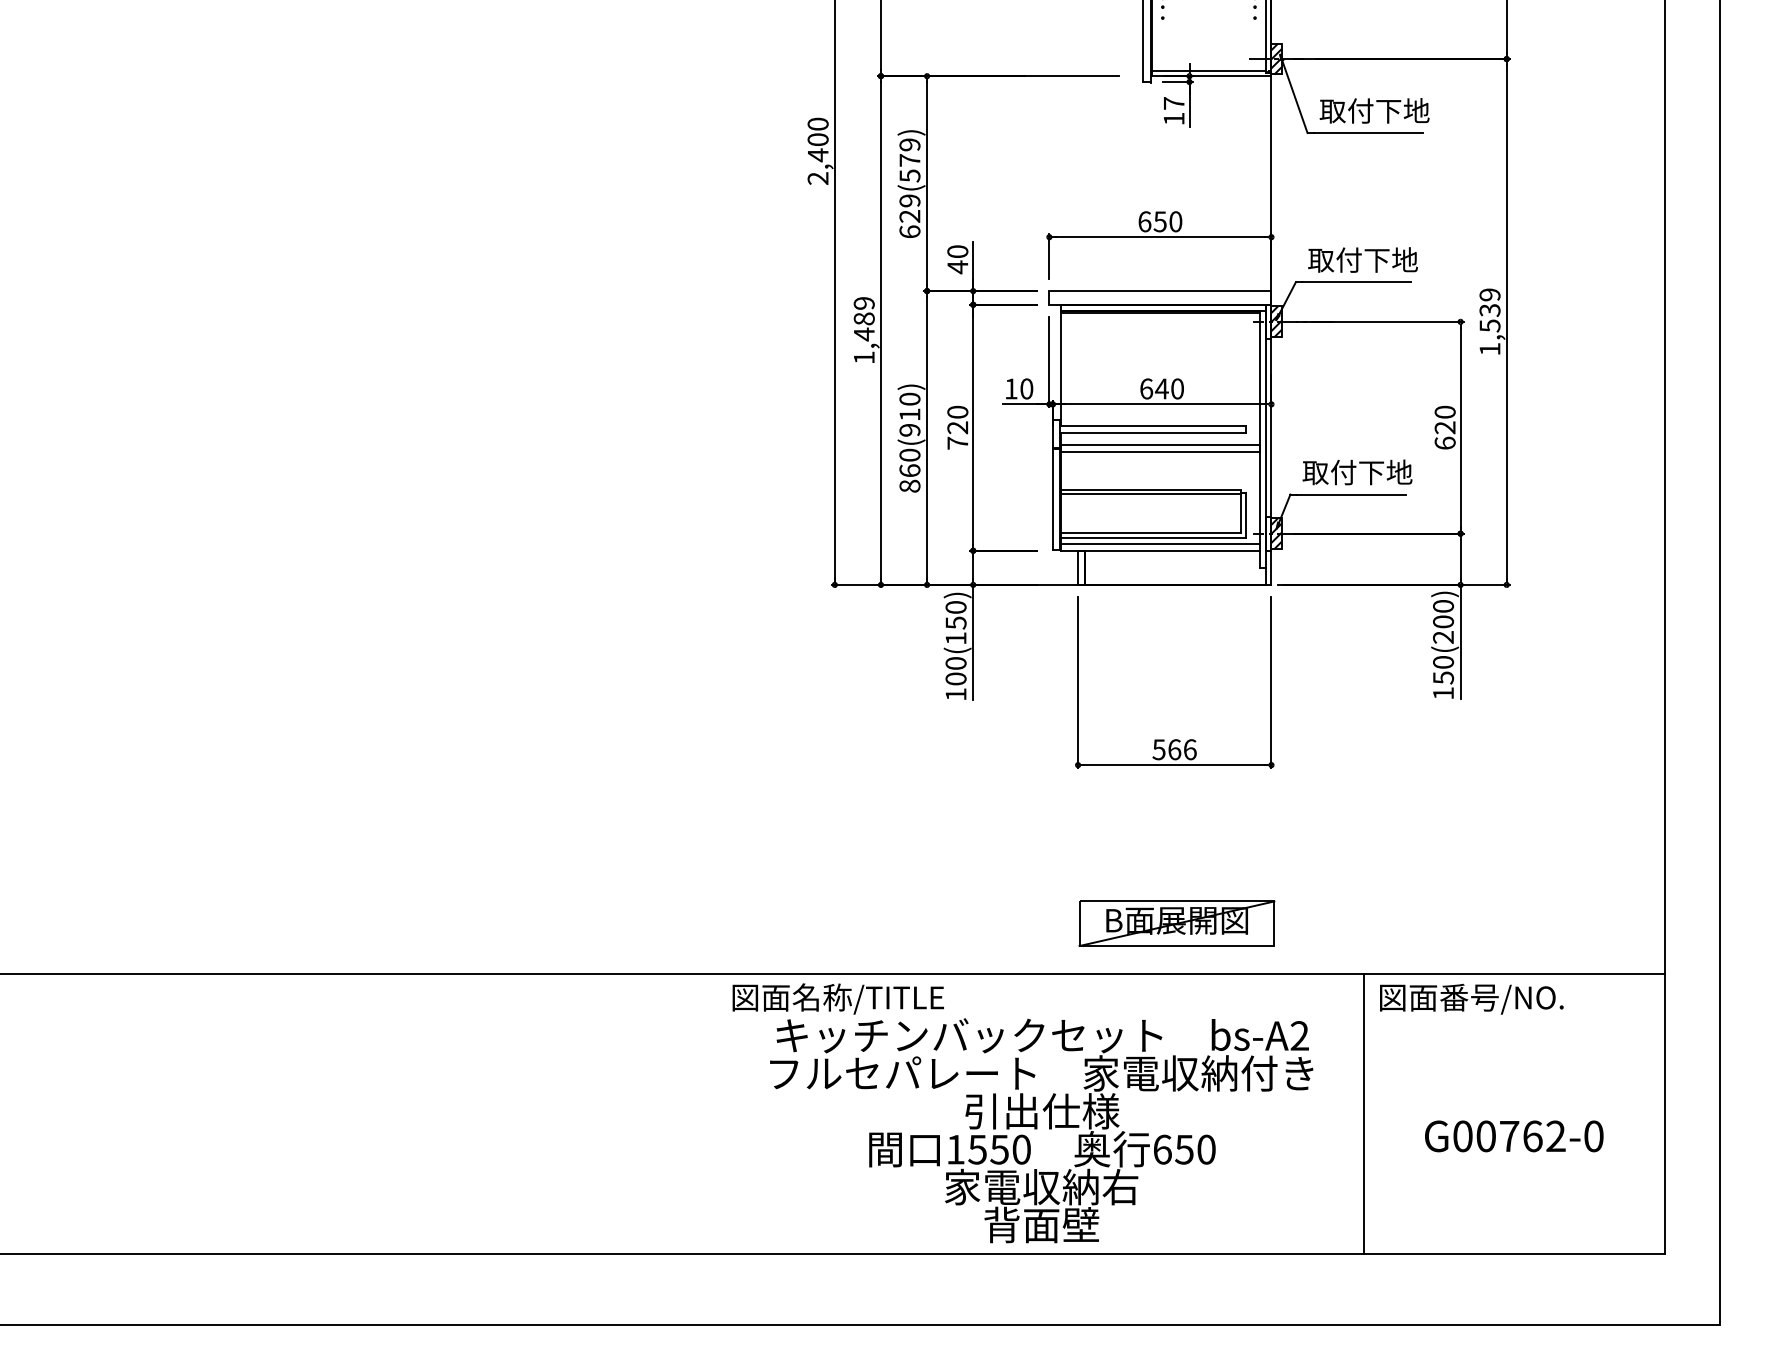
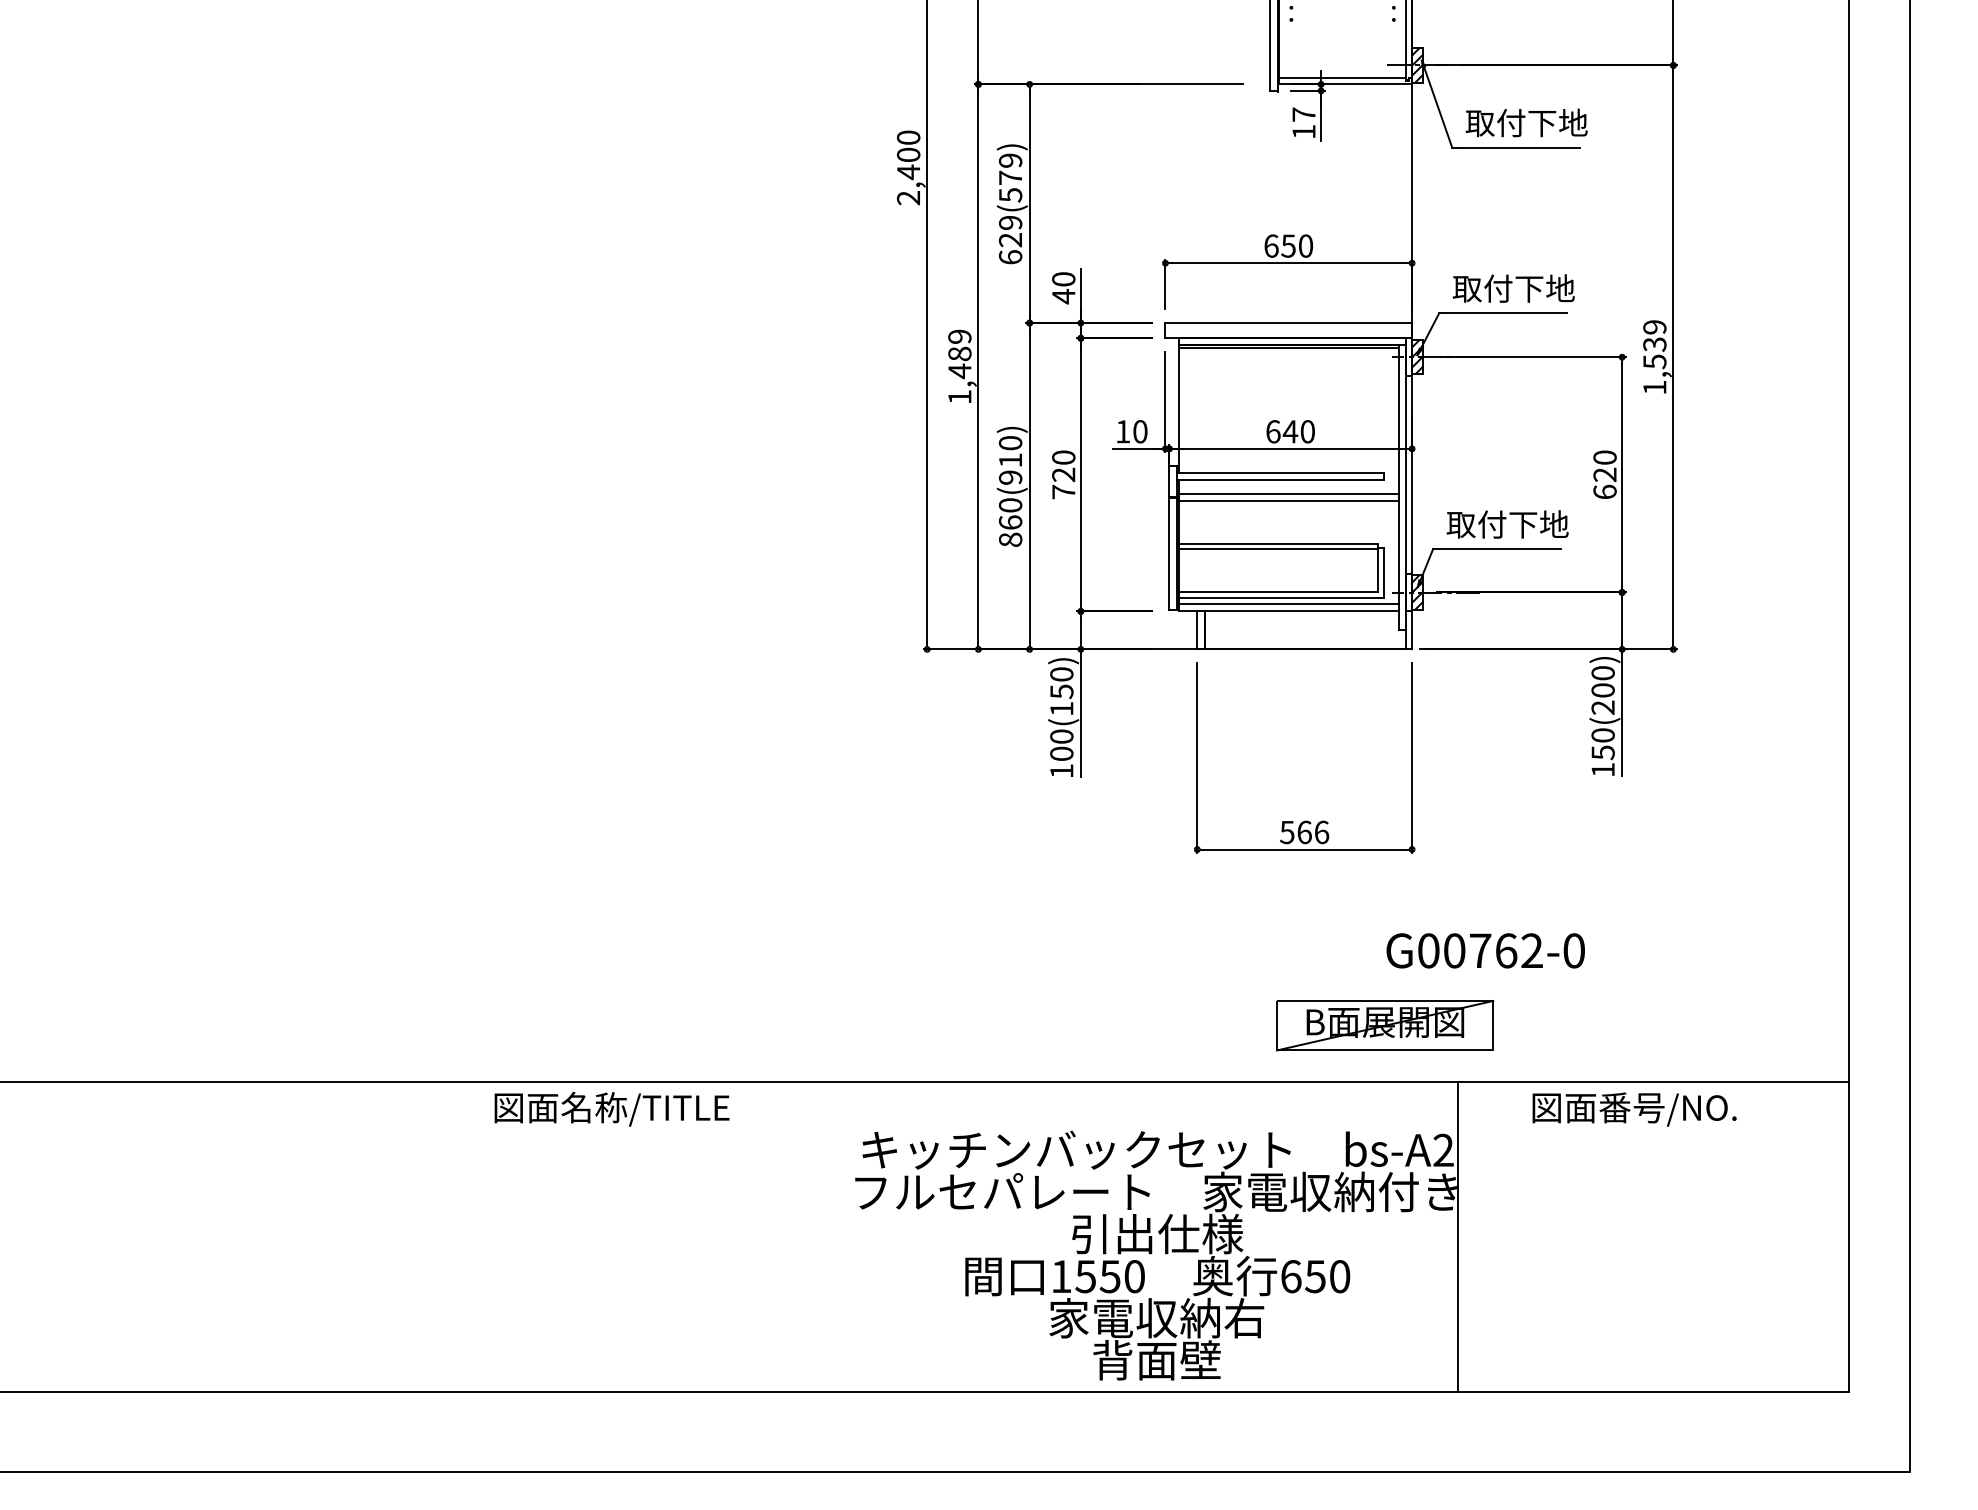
part: (1177, 923) -> (1385, 1025), moved
text: (837, 999) -> (611, 1109), moved
line: (1363, 1114) -> (1457, 1237), moved
text: (1514, 1136) -> (1485, 950), moved

